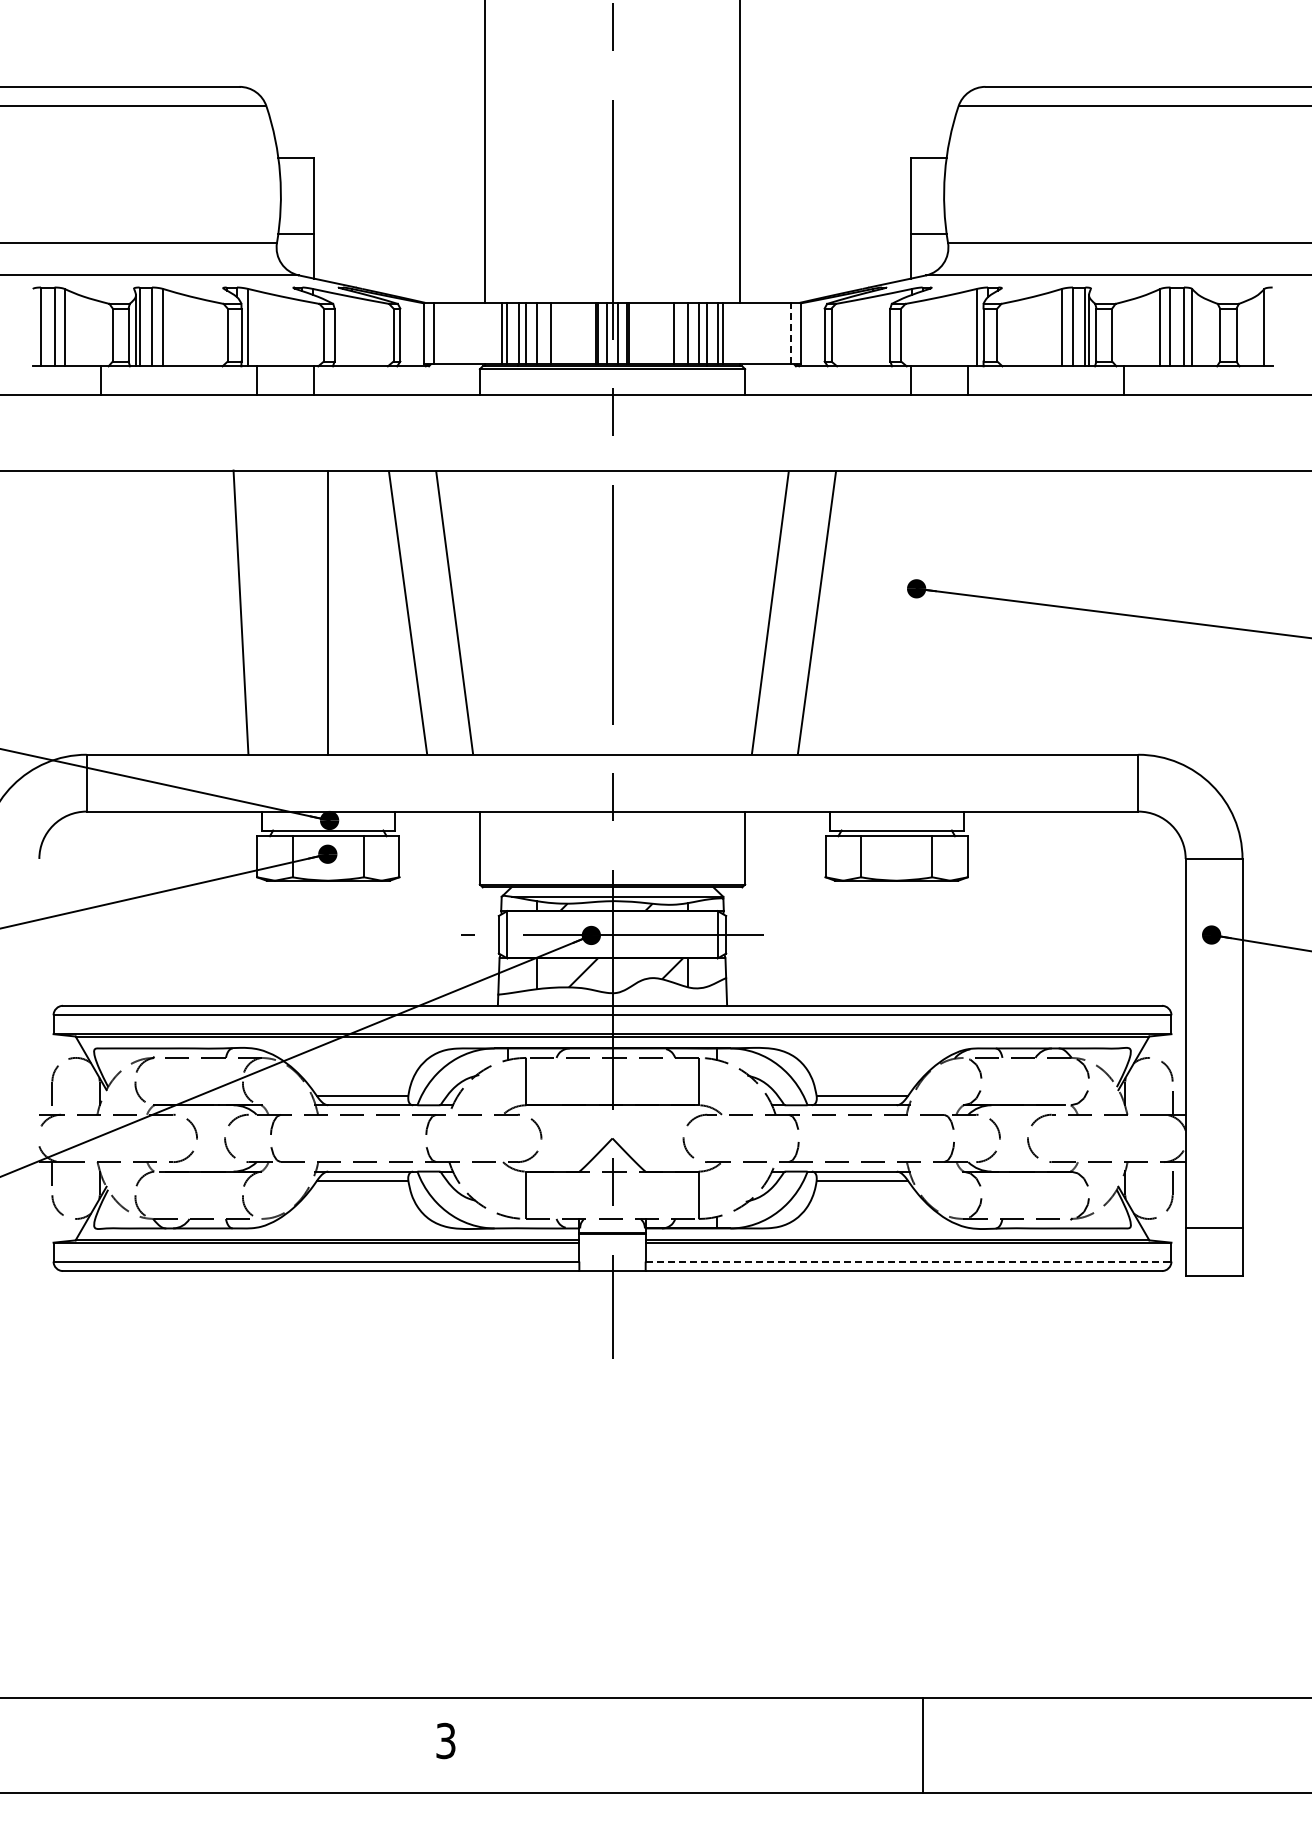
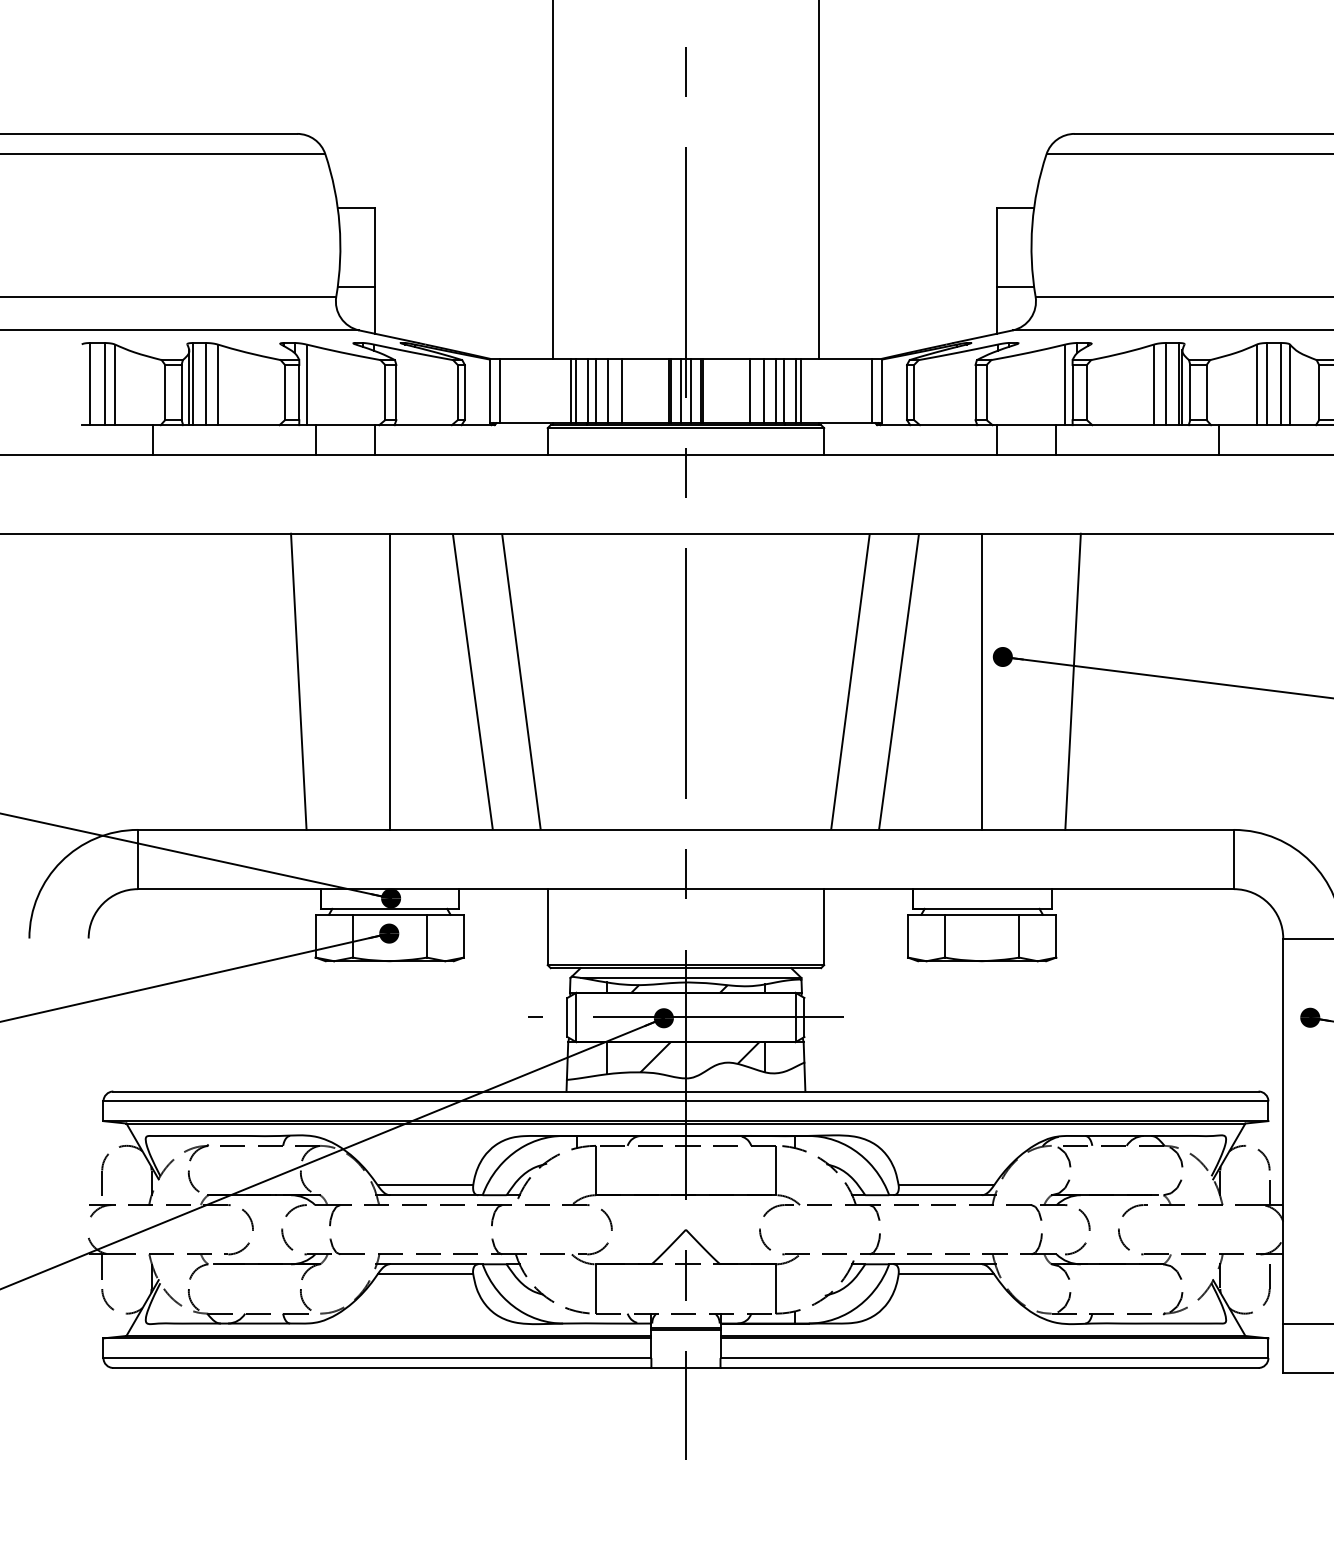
line: (791, 333) -> (872, 390), dashed -> solid
line: (896, 612) -> (981, 681), added
line: (983, 612) -> (1072, 681), added
line: (908, 1261) -> (994, 1357), dashed -> solid

